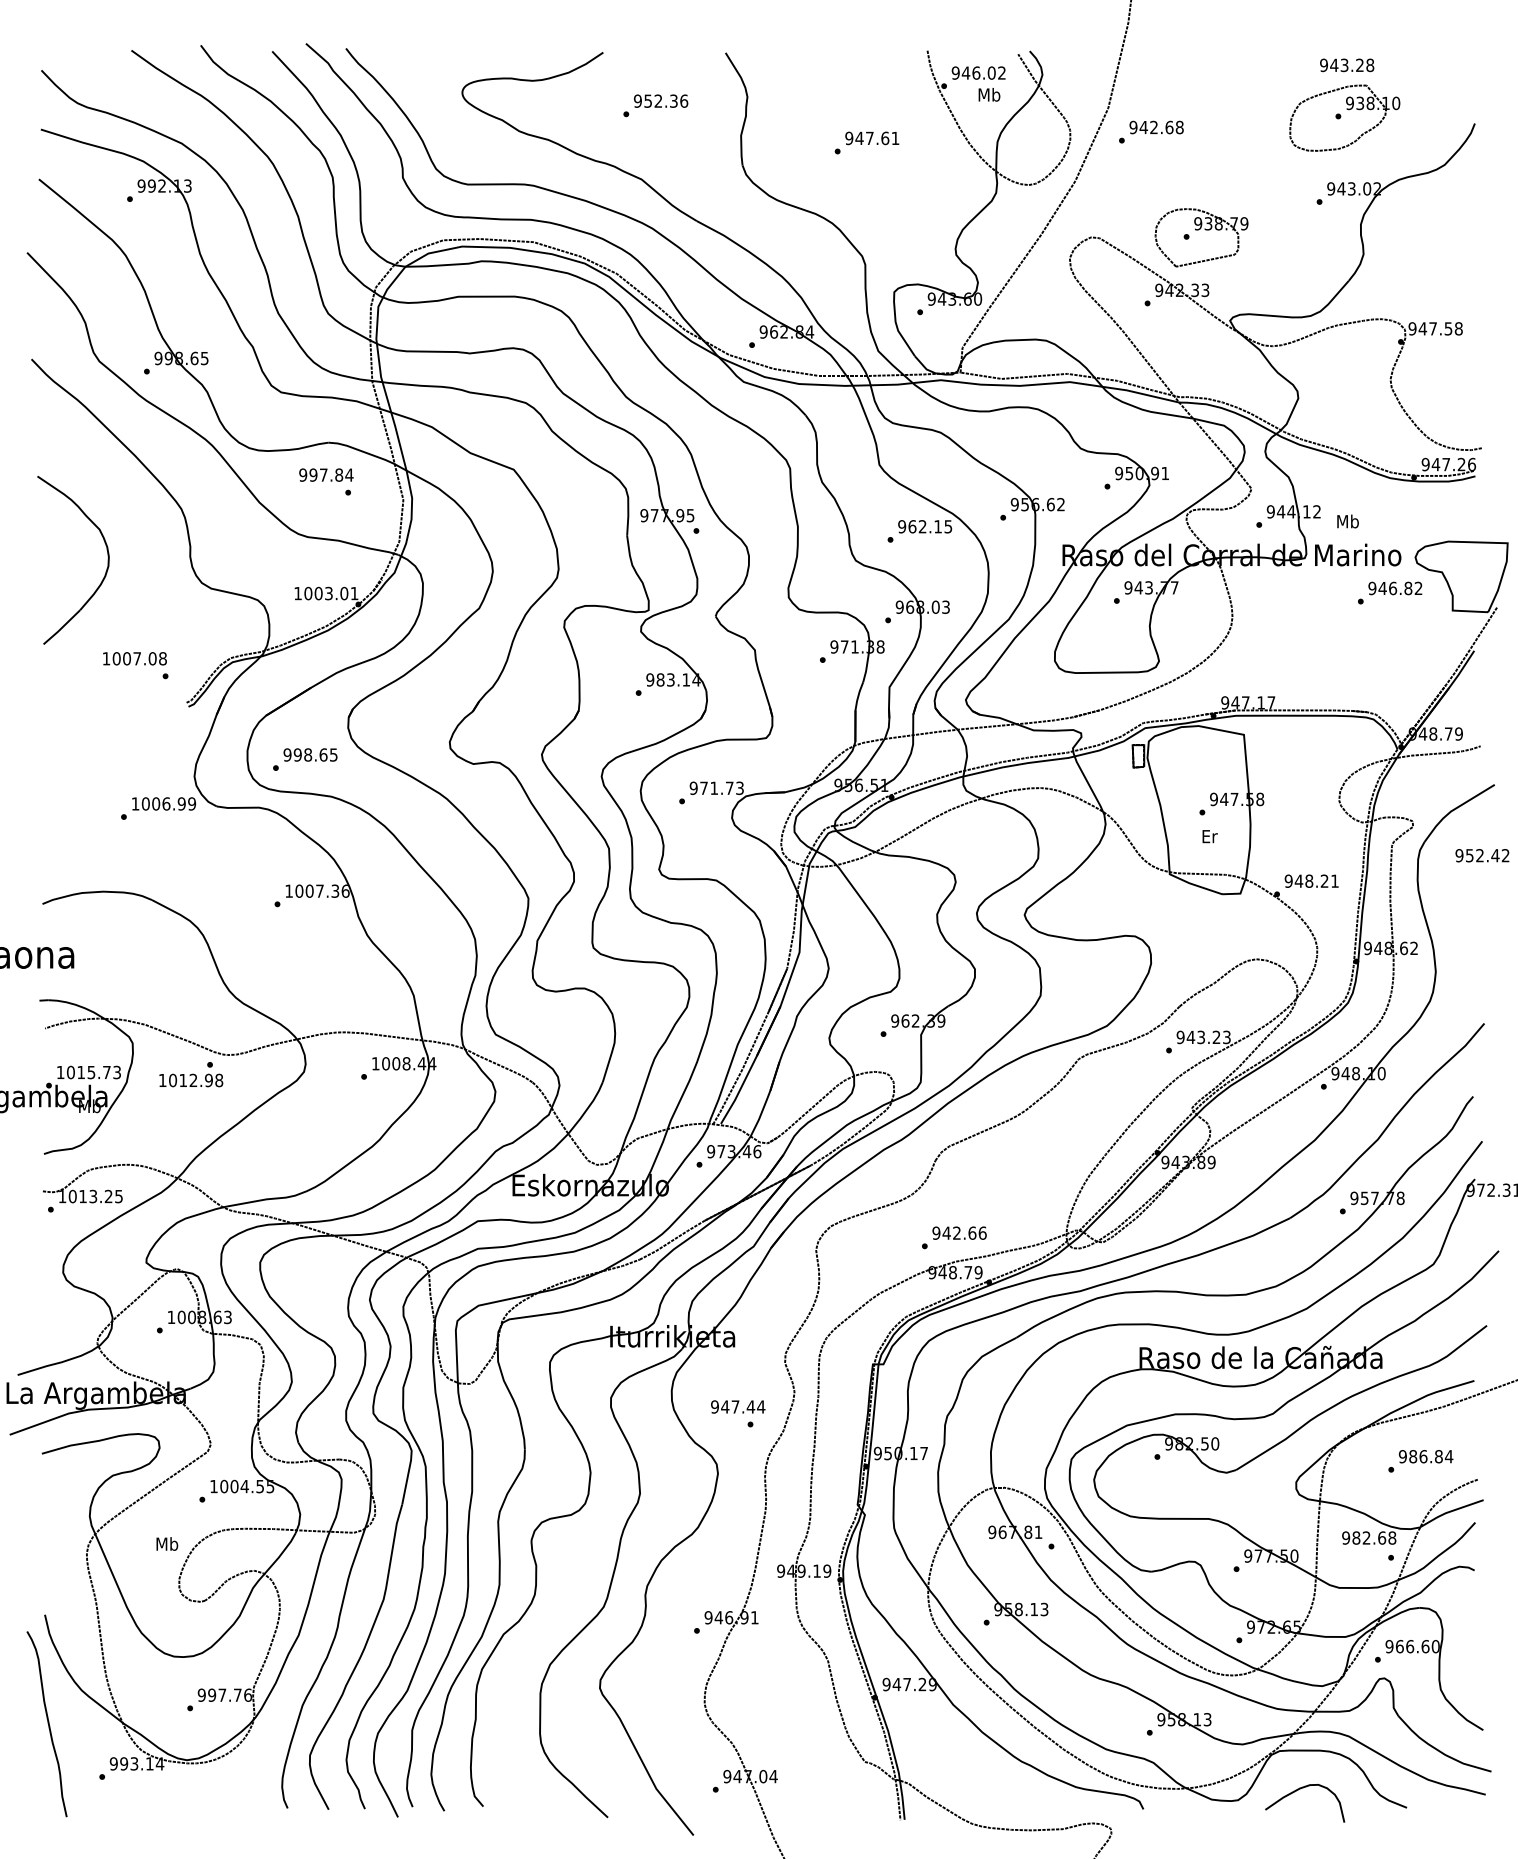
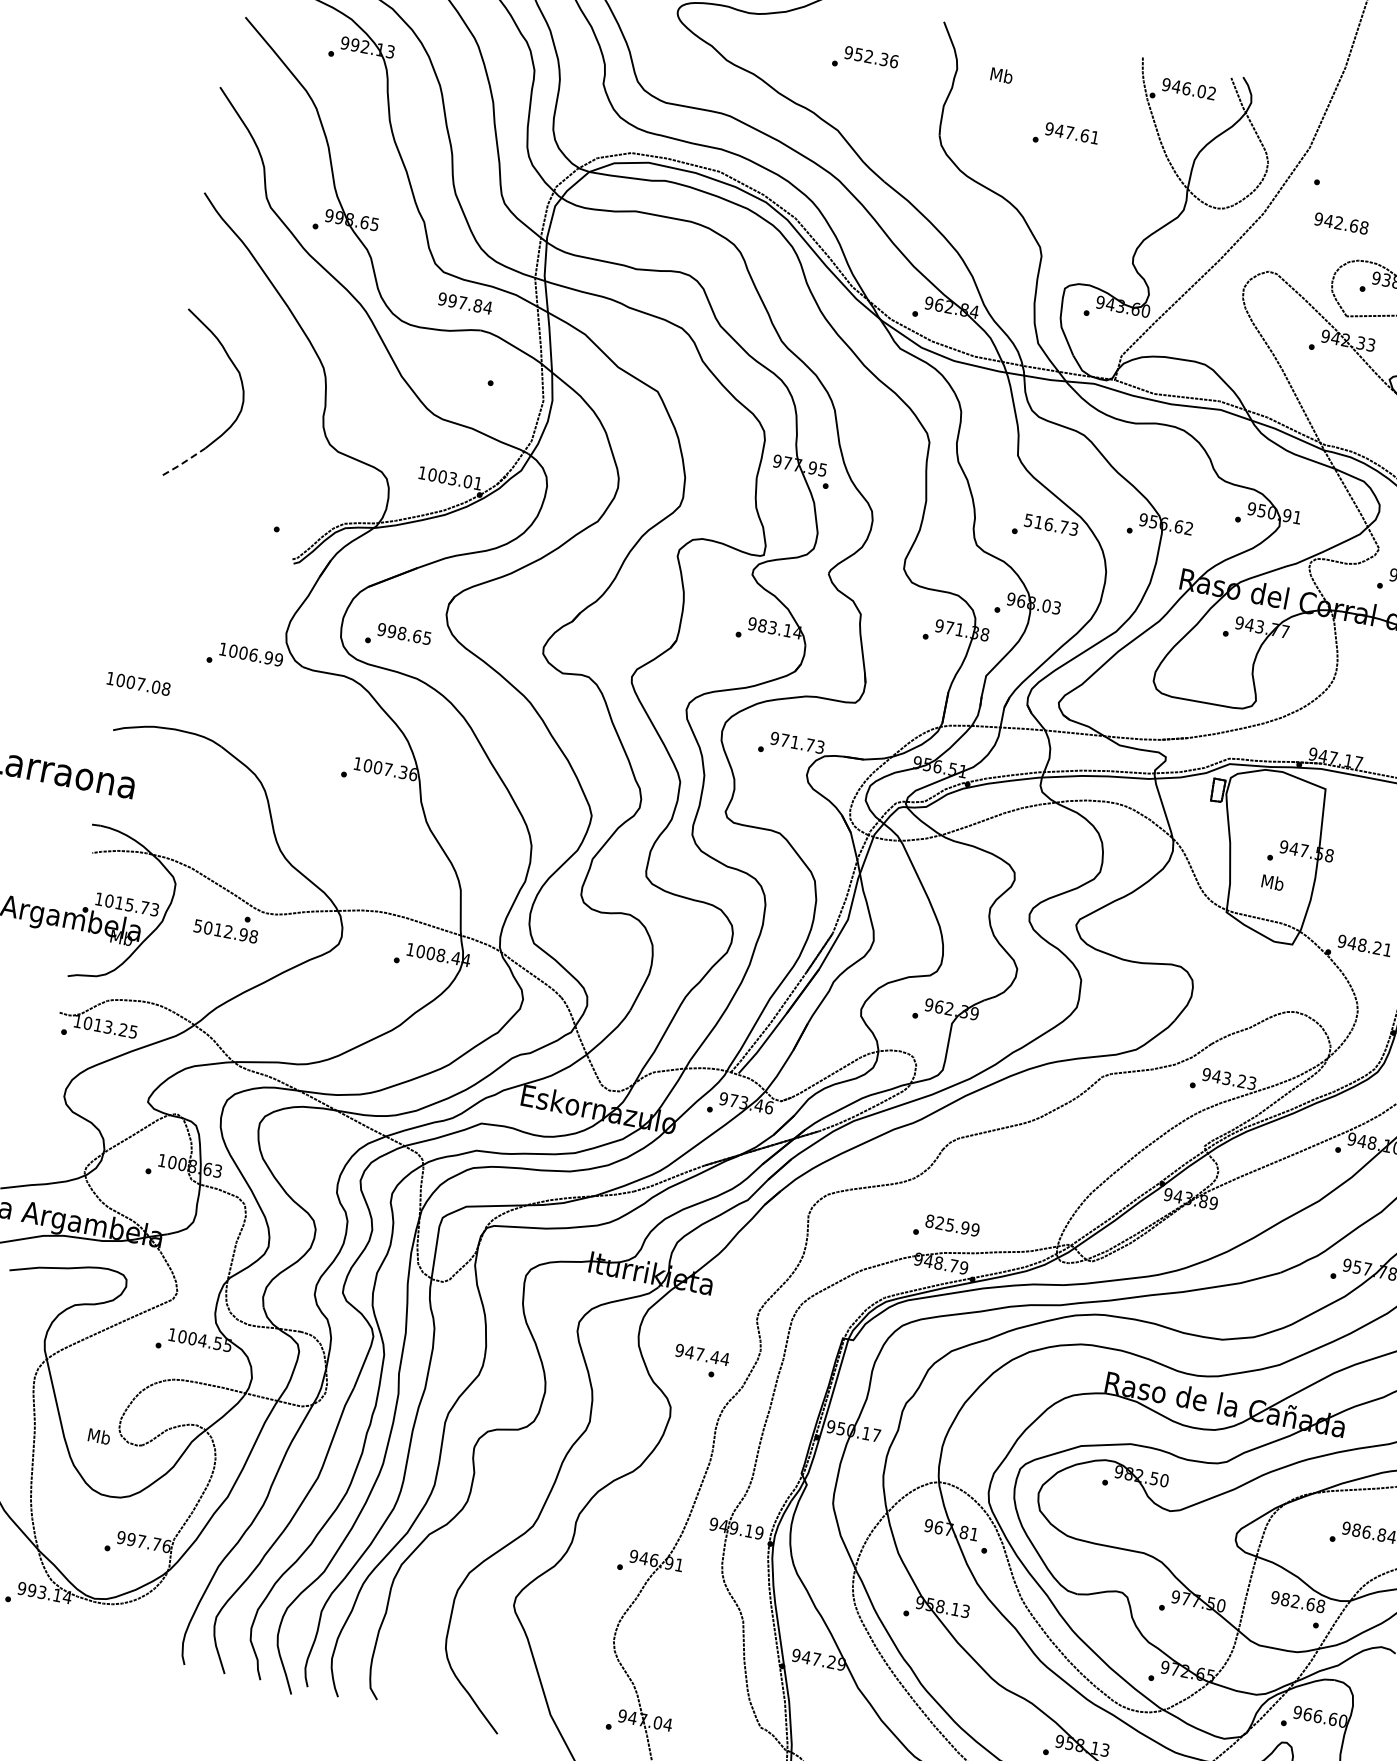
text: (989, 94) -> (1001, 75), moved
text: (1156, 127) -> (1341, 223), moved
text: (326, 474) -> (465, 302), moved
text: (925, 526) -> (1051, 524), 962.15 -> 516.73
line: (61, 628) -> (183, 462), solid -> dashed
text: (134, 658) -> (138, 683), moved
text: (1209, 836) -> (1272, 882), Er -> Mb
text: (162, 1080) -> (197, 926), 1012.98 -> 5012.98
text: (959, 1232) -> (952, 1224), 942.66 -> 825.99
text: (167, 1543) -> (99, 1436), moved

